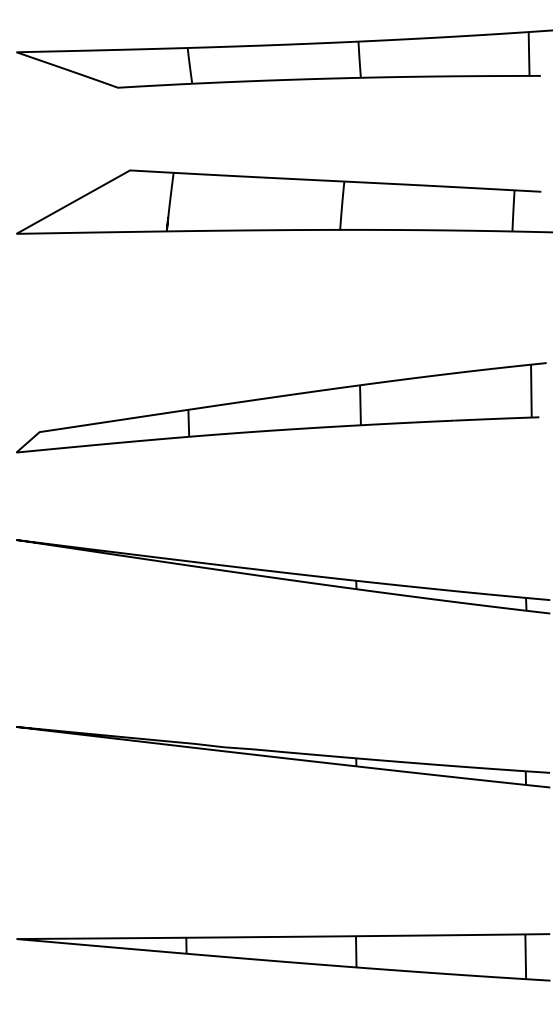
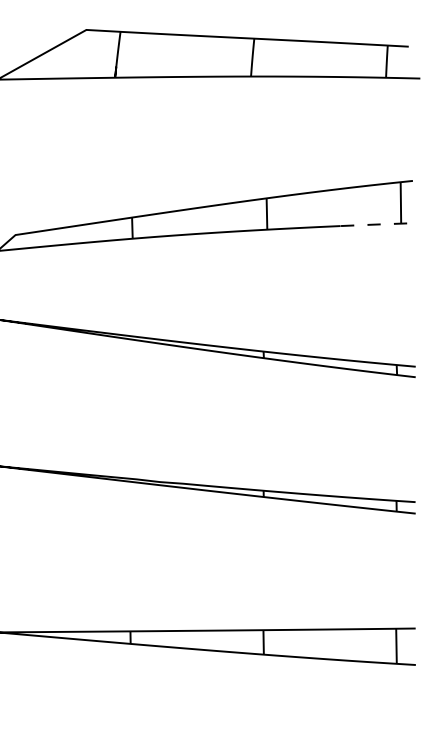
line: (496, 418) -> (373, 224), solid -> dashed

